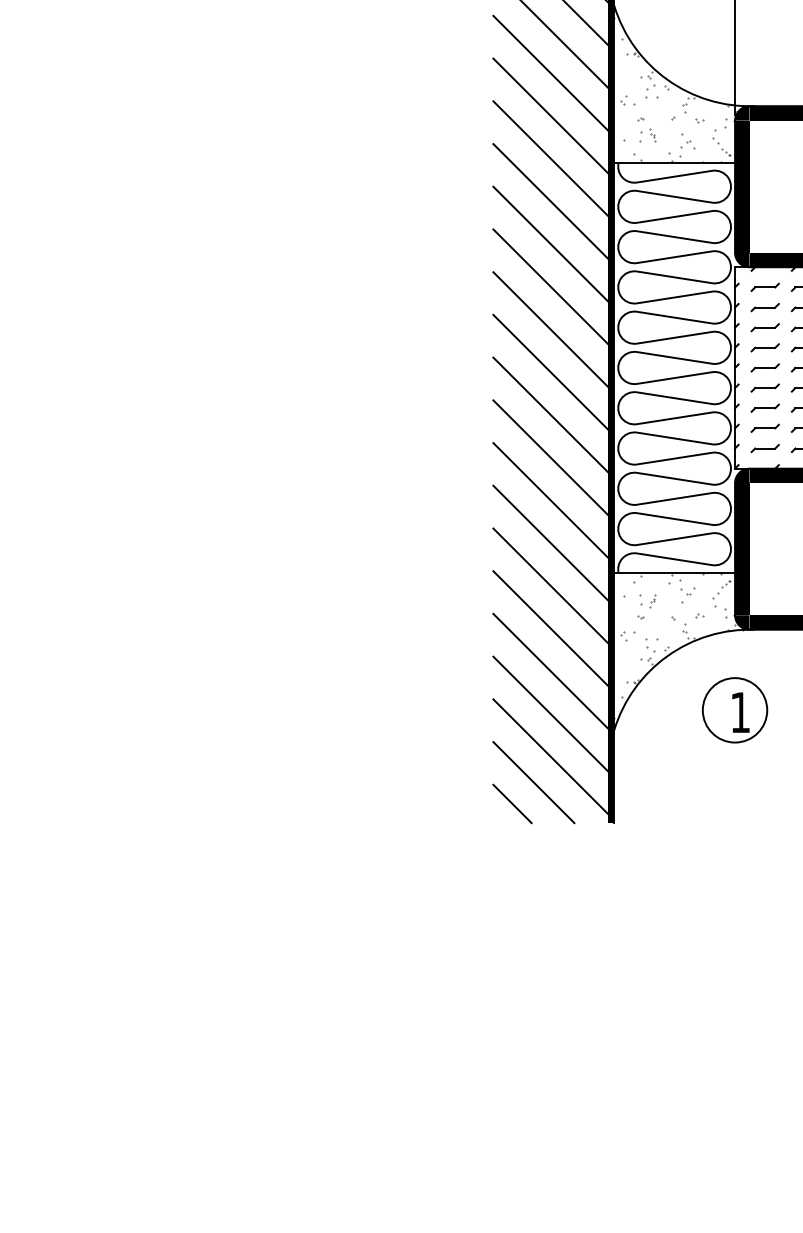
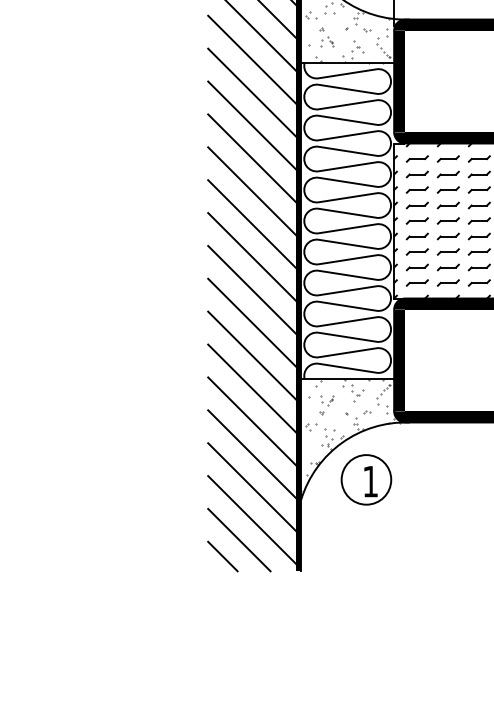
part: (734, 710) -> (366, 480), moved

